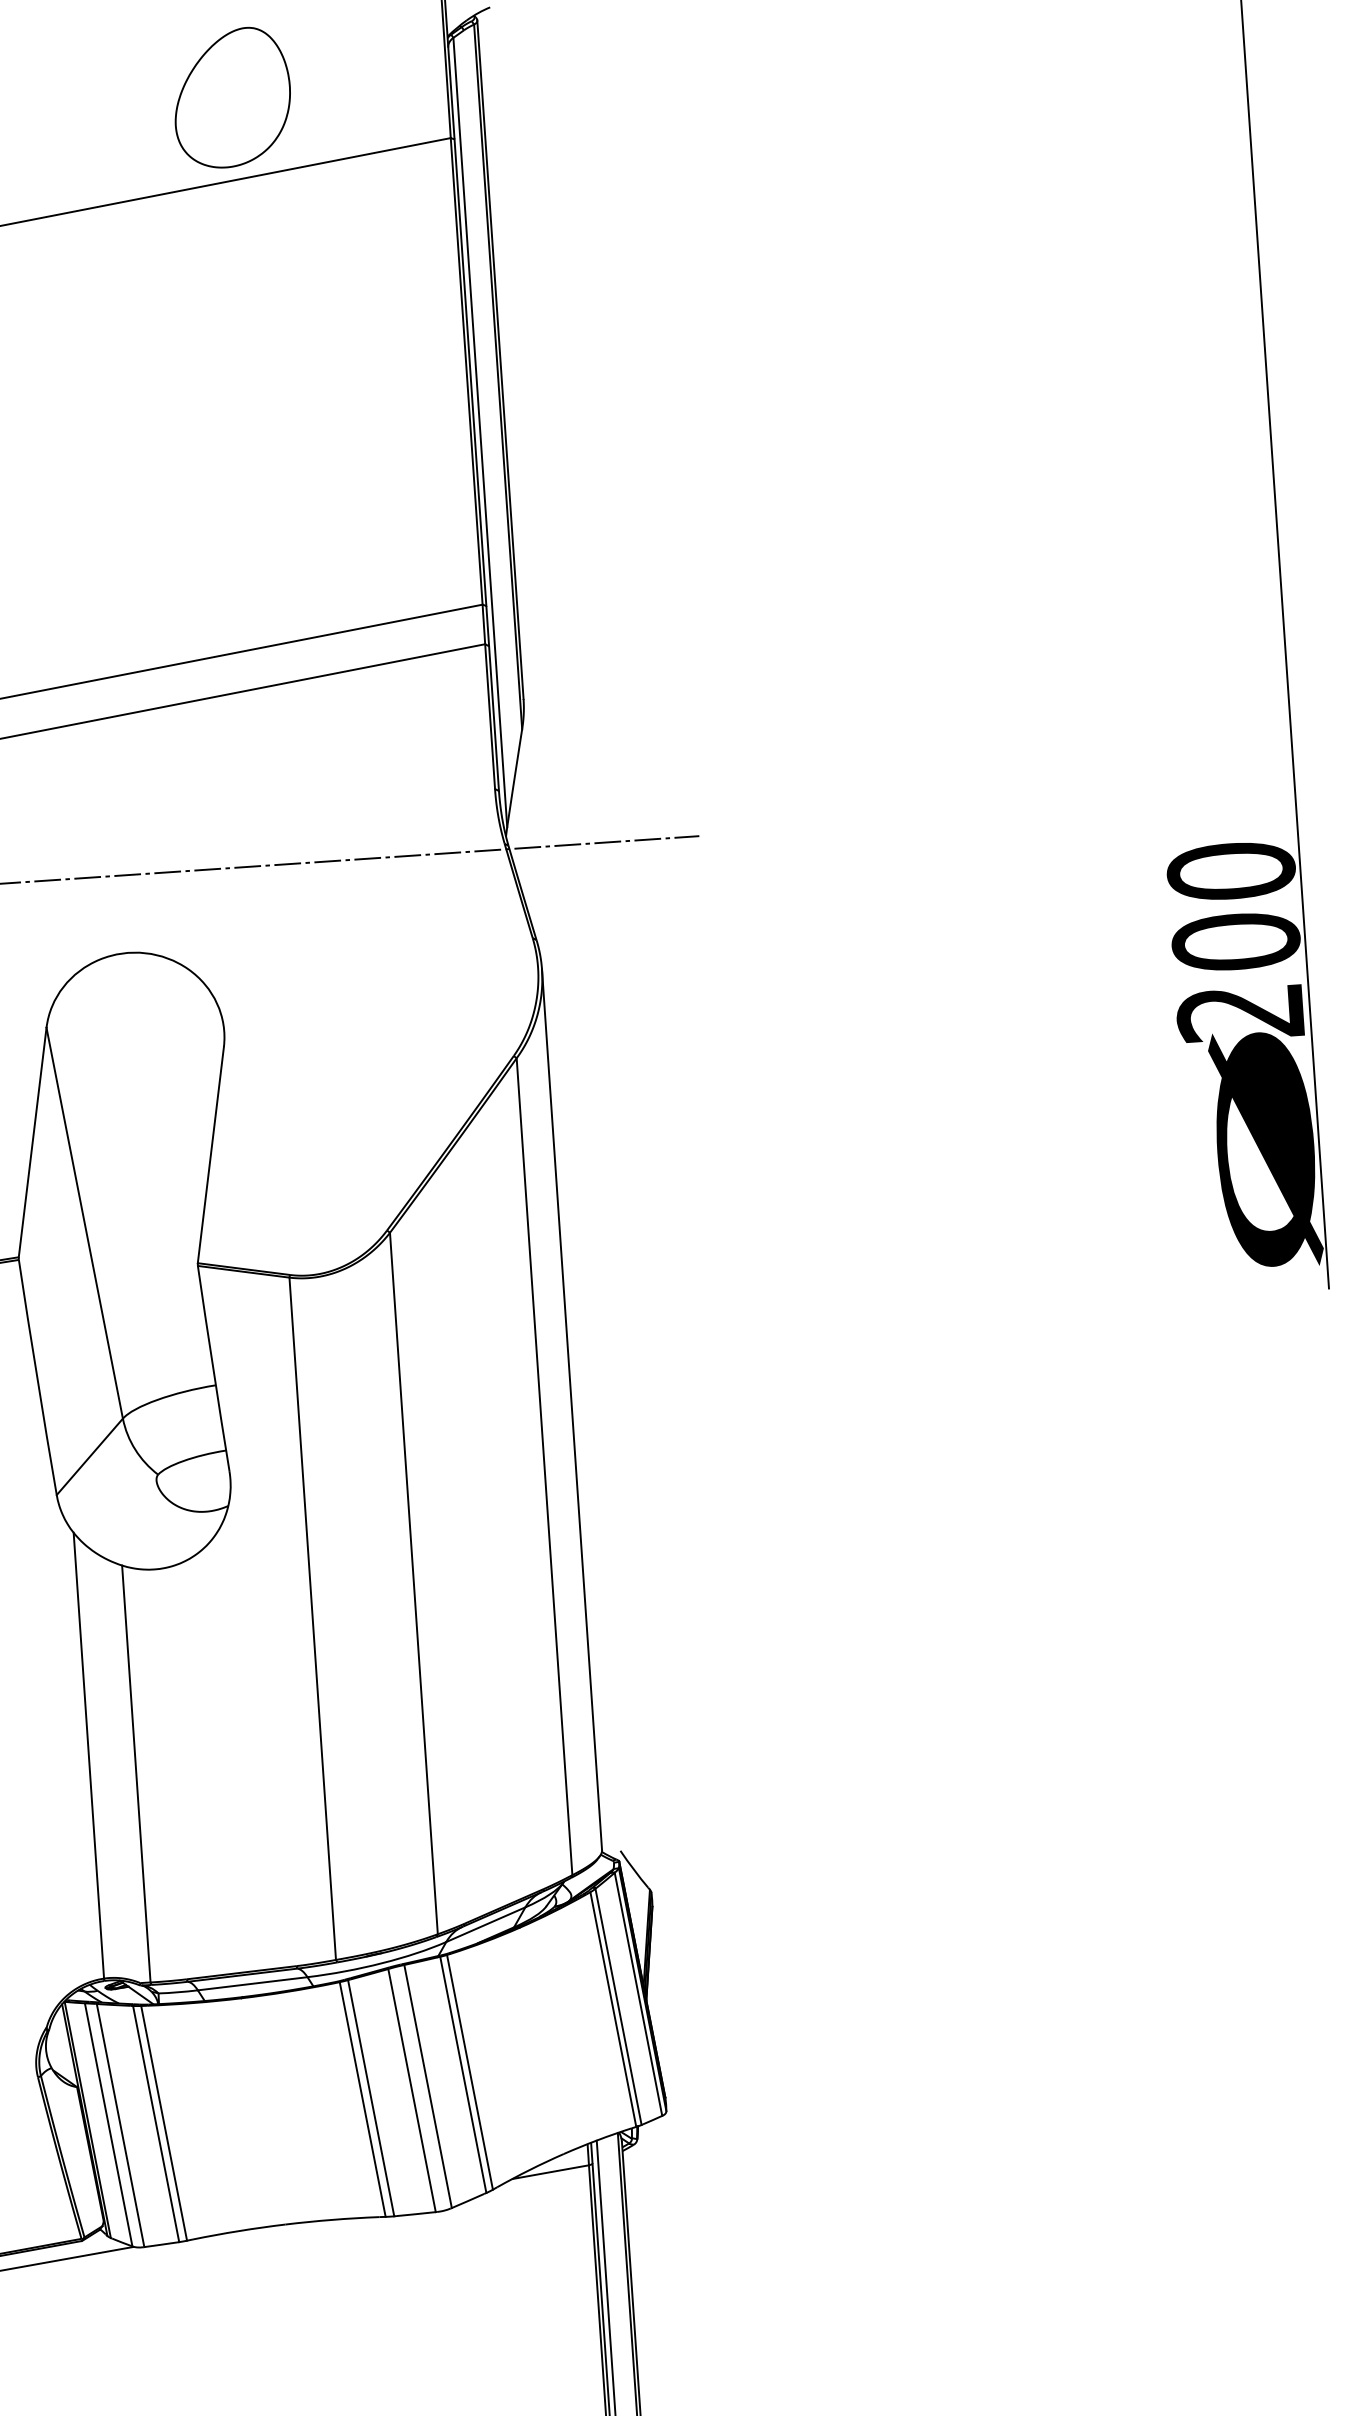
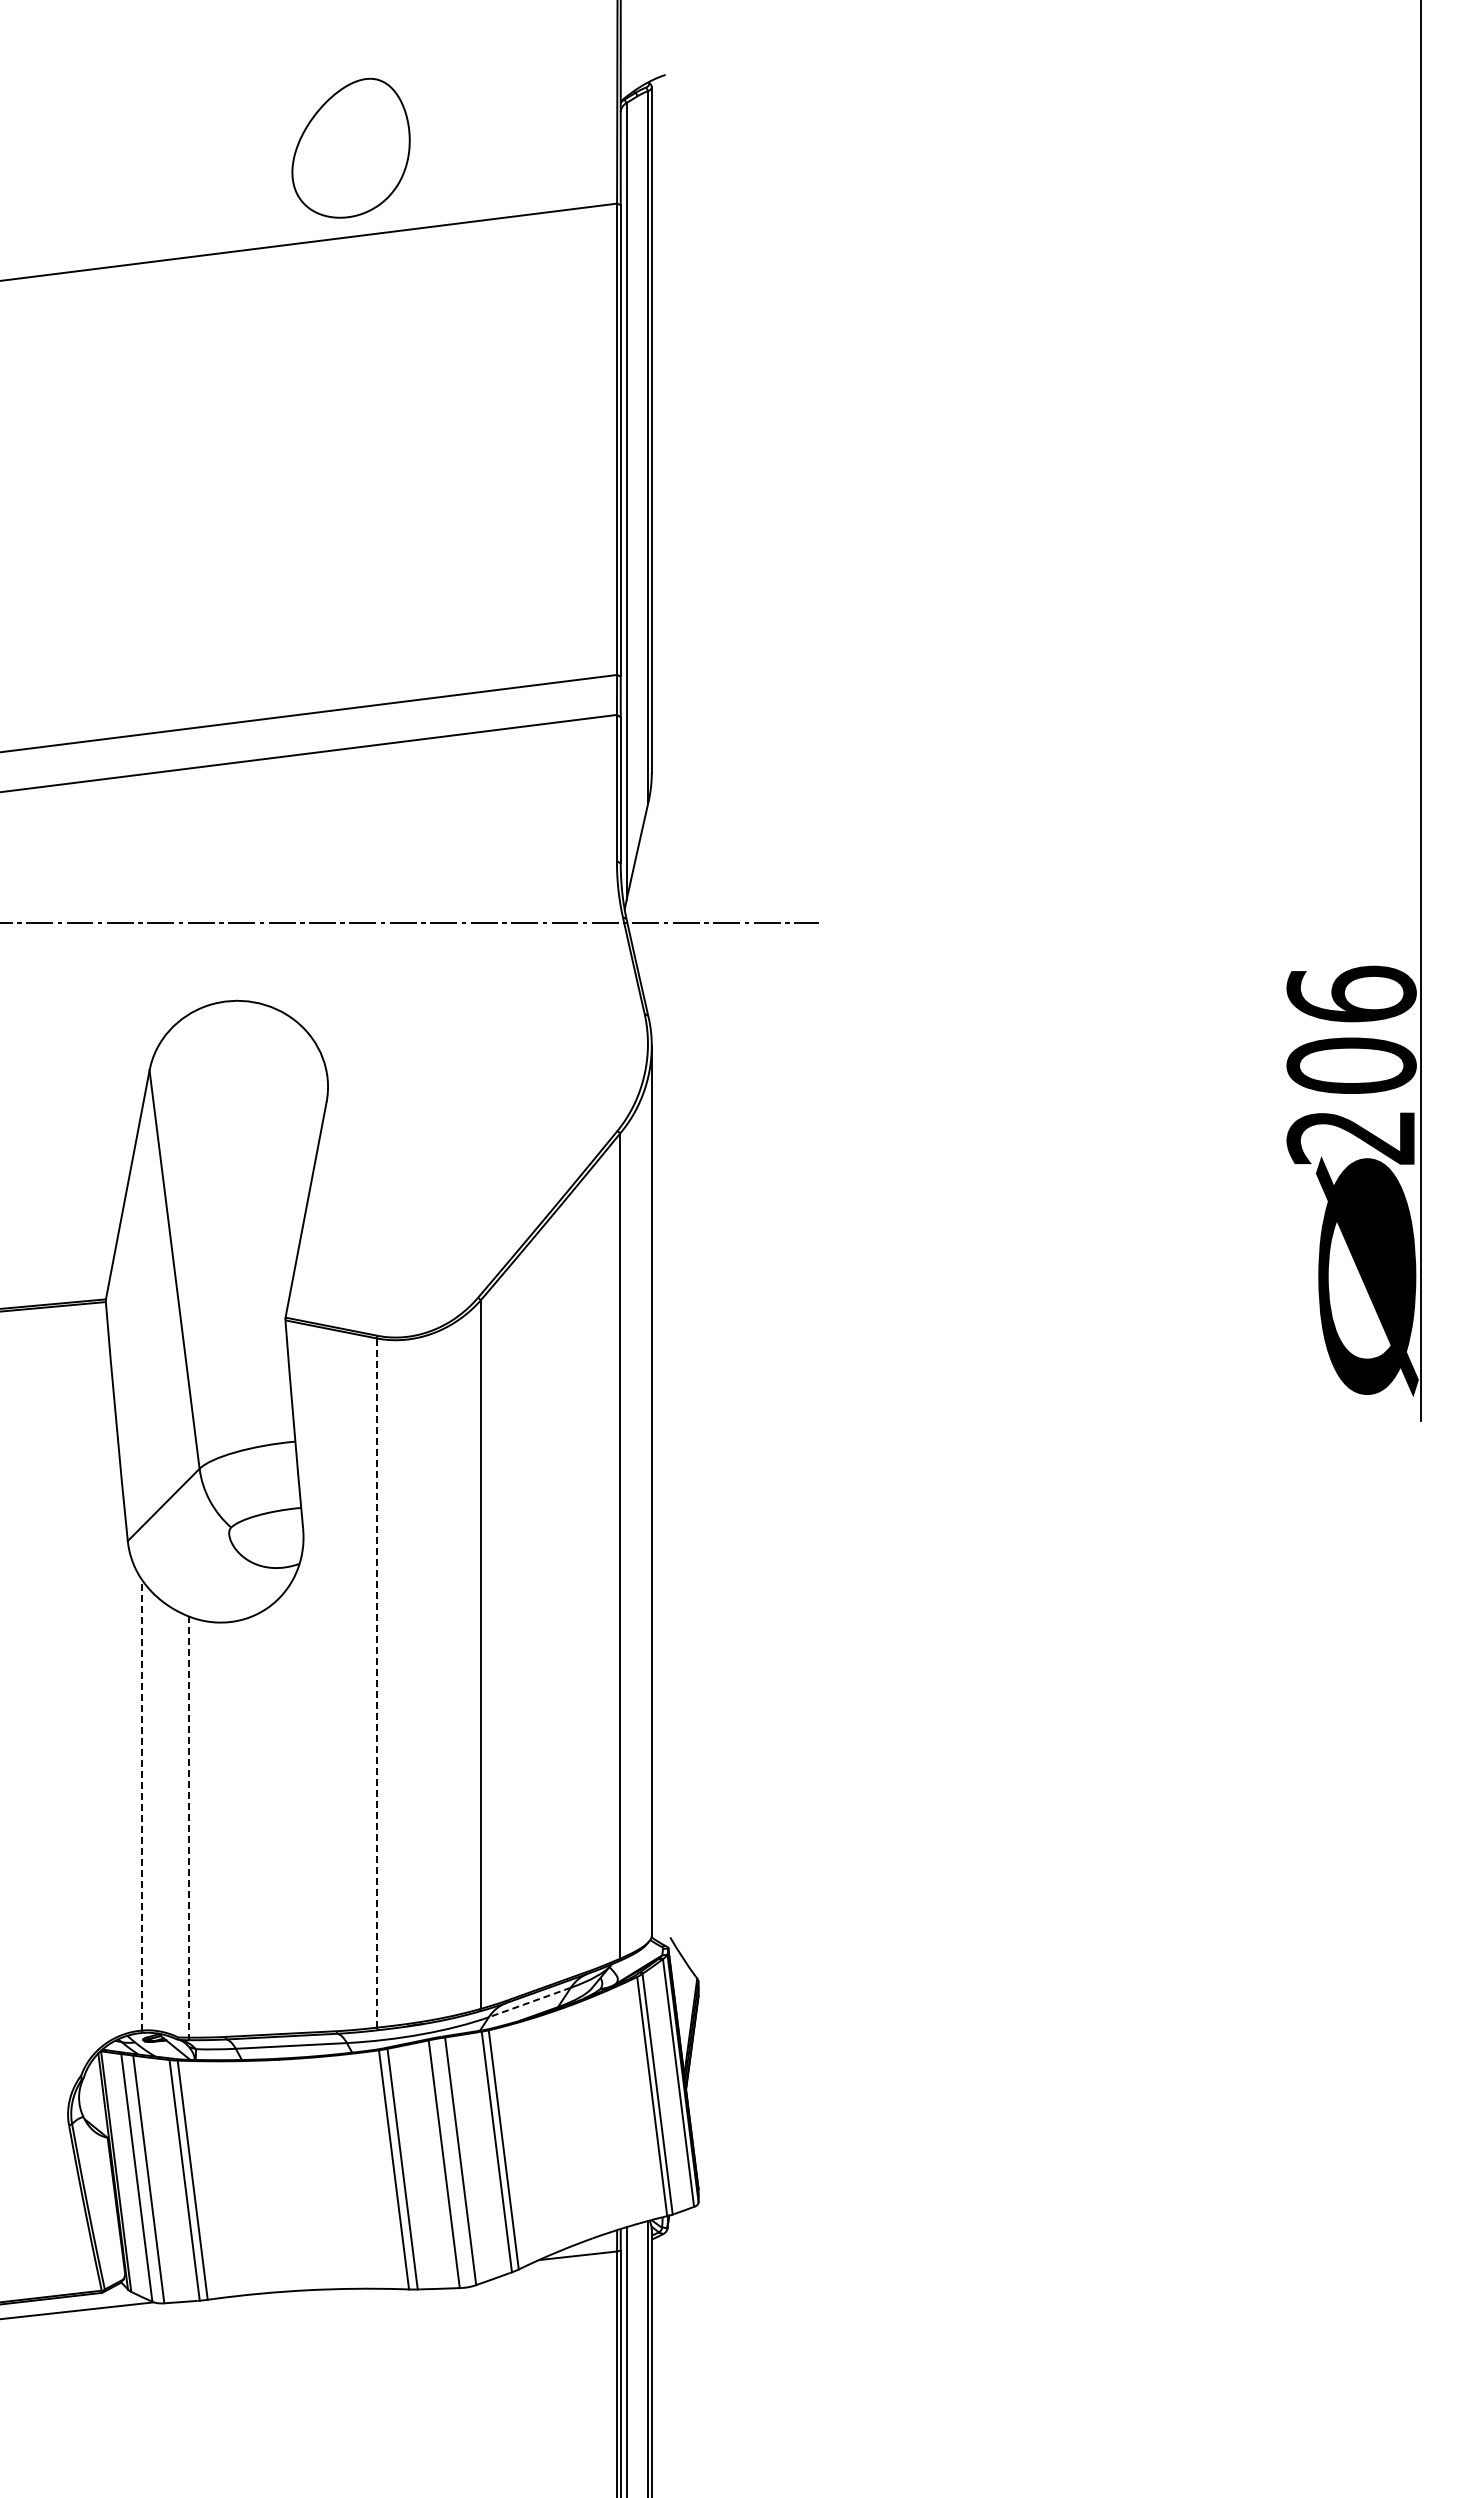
part: (231, 97) -> (350, 147), moved
text: (1231, 870) -> (1351, 993), 200 -> 206
line: (312, 1619) -> (376, 1683), solid -> dashed
line: (89, 1754) -> (142, 1804), solid -> dashed
line: (136, 1774) -> (188, 1827), solid -> dashed
line: (485, 1924) -> (529, 2002), solid -> dashed

